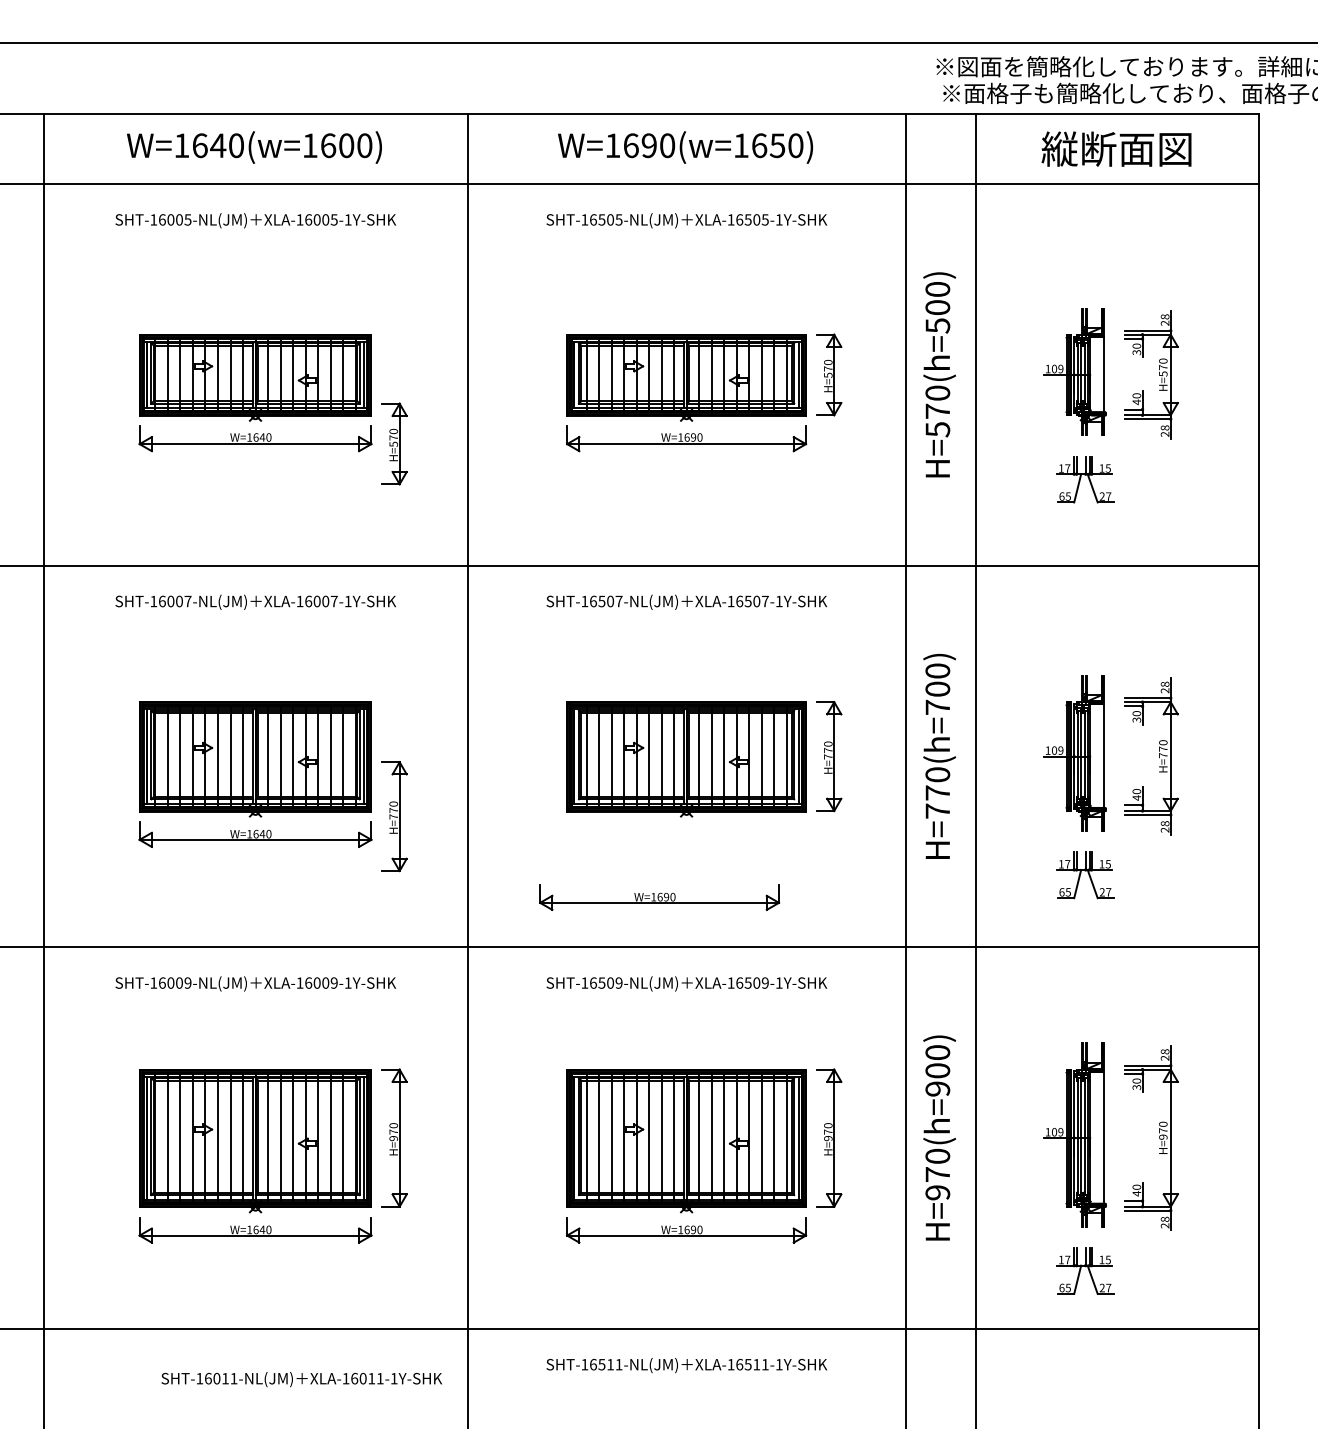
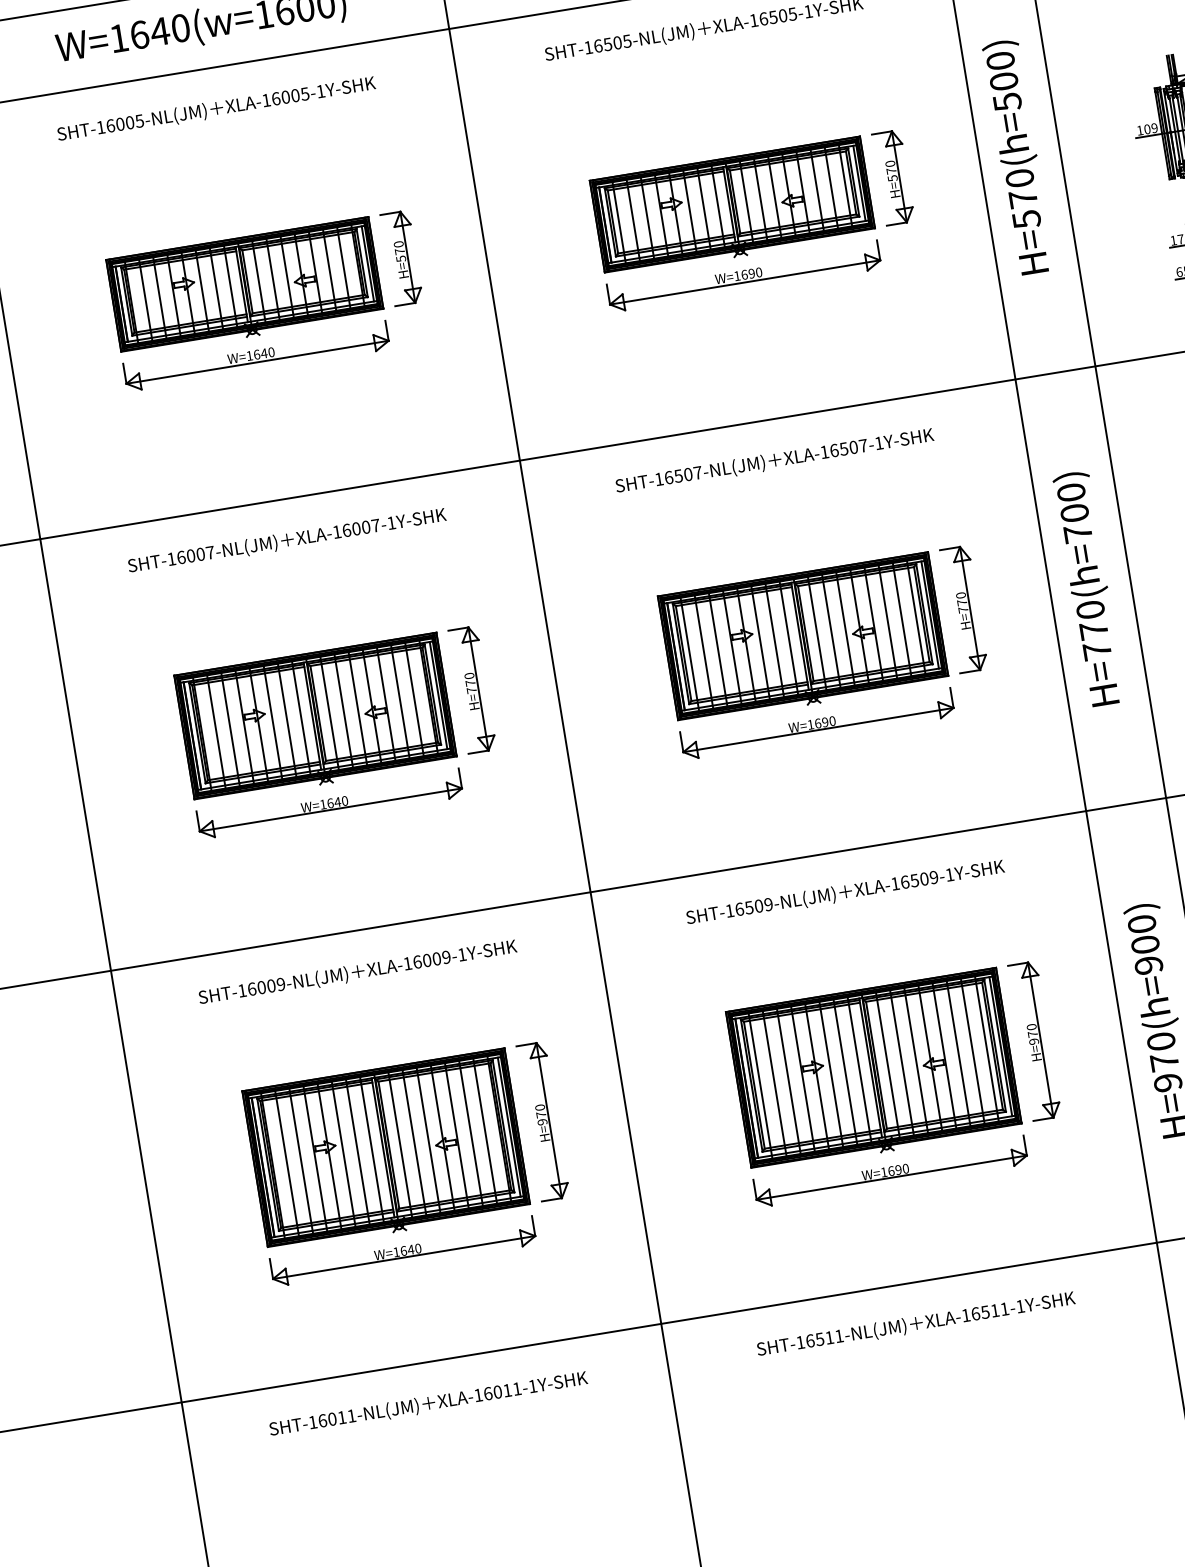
part: (394, 443) -> (401, 257), moved
part: (394, 816) -> (472, 689), moved
part: (659, 897) -> (817, 724), moved
text: (301, 1379) -> (428, 1404), moved

